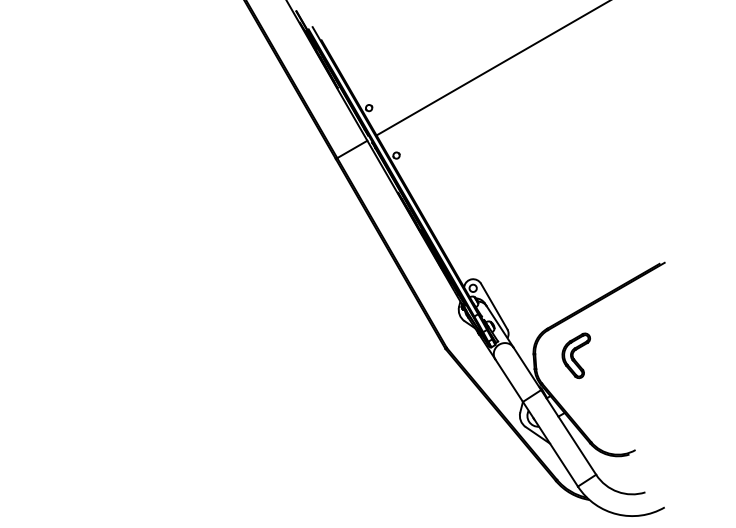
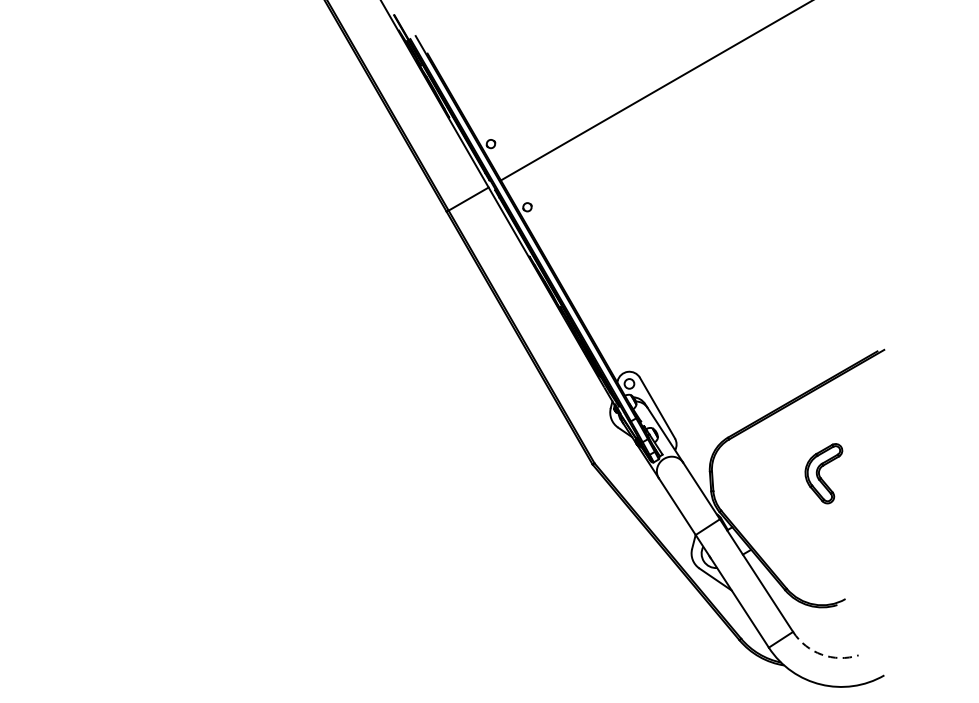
part: (575, 355) -> (822, 473), moved
arc: (617, 491) -> (821, 654), solid -> dashed

